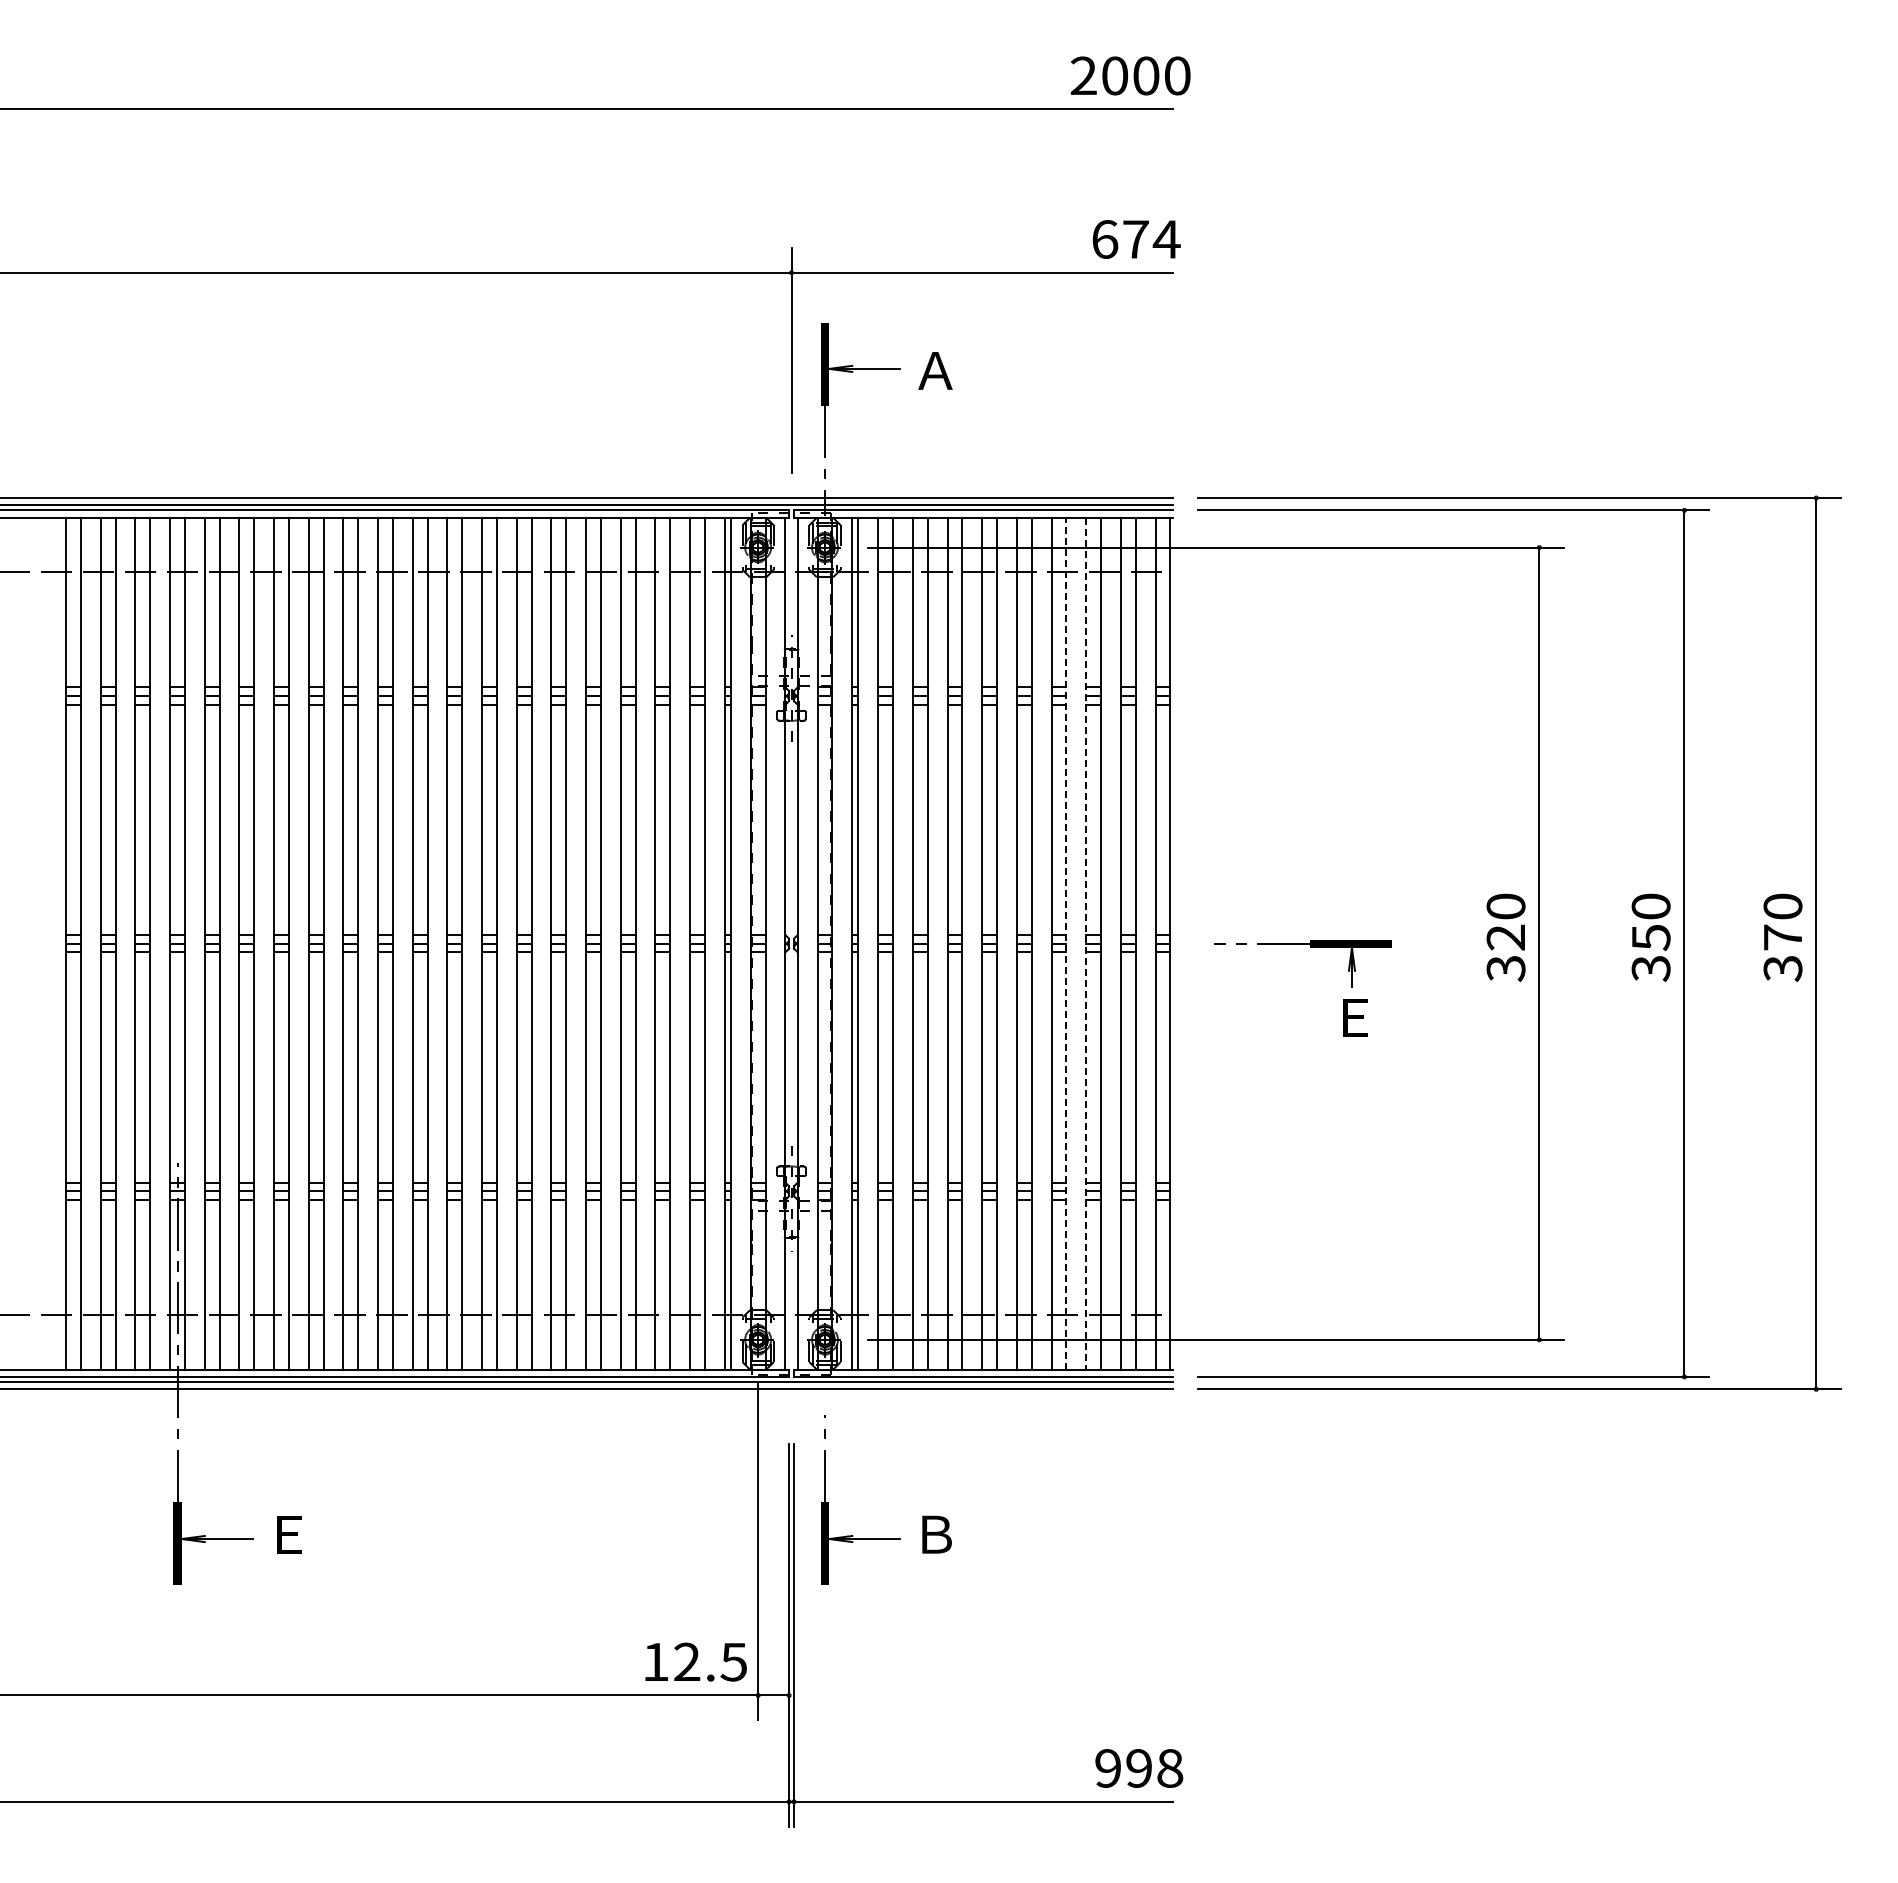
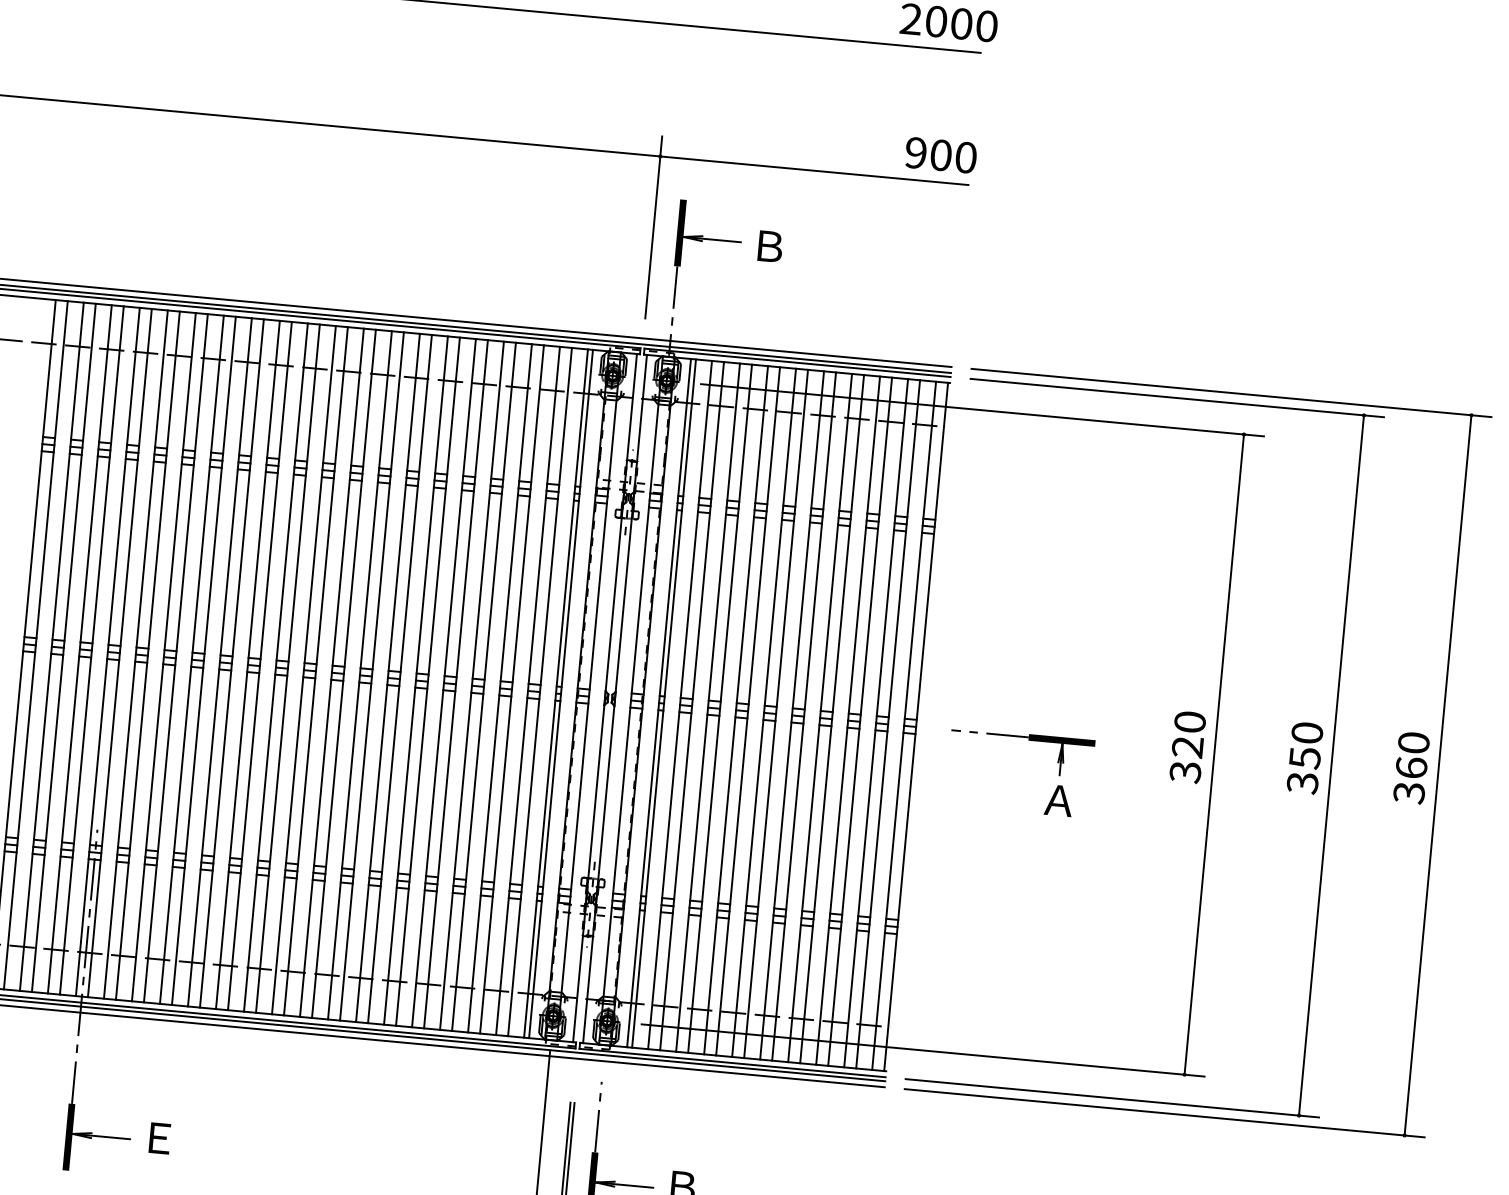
text: (1136, 239) -> (941, 155), 674 -> 900
text: (935, 370) -> (769, 246), Ａ -> Ｂ
text: (1782, 937) -> (1411, 767), 370 -> 360
line: (1066, 943) -> (832, 719), dashed -> solid
line: (1086, 943) -> (848, 720), dashed -> solid
text: (1353, 1017) -> (1058, 800), Ｅ -> Ａ

